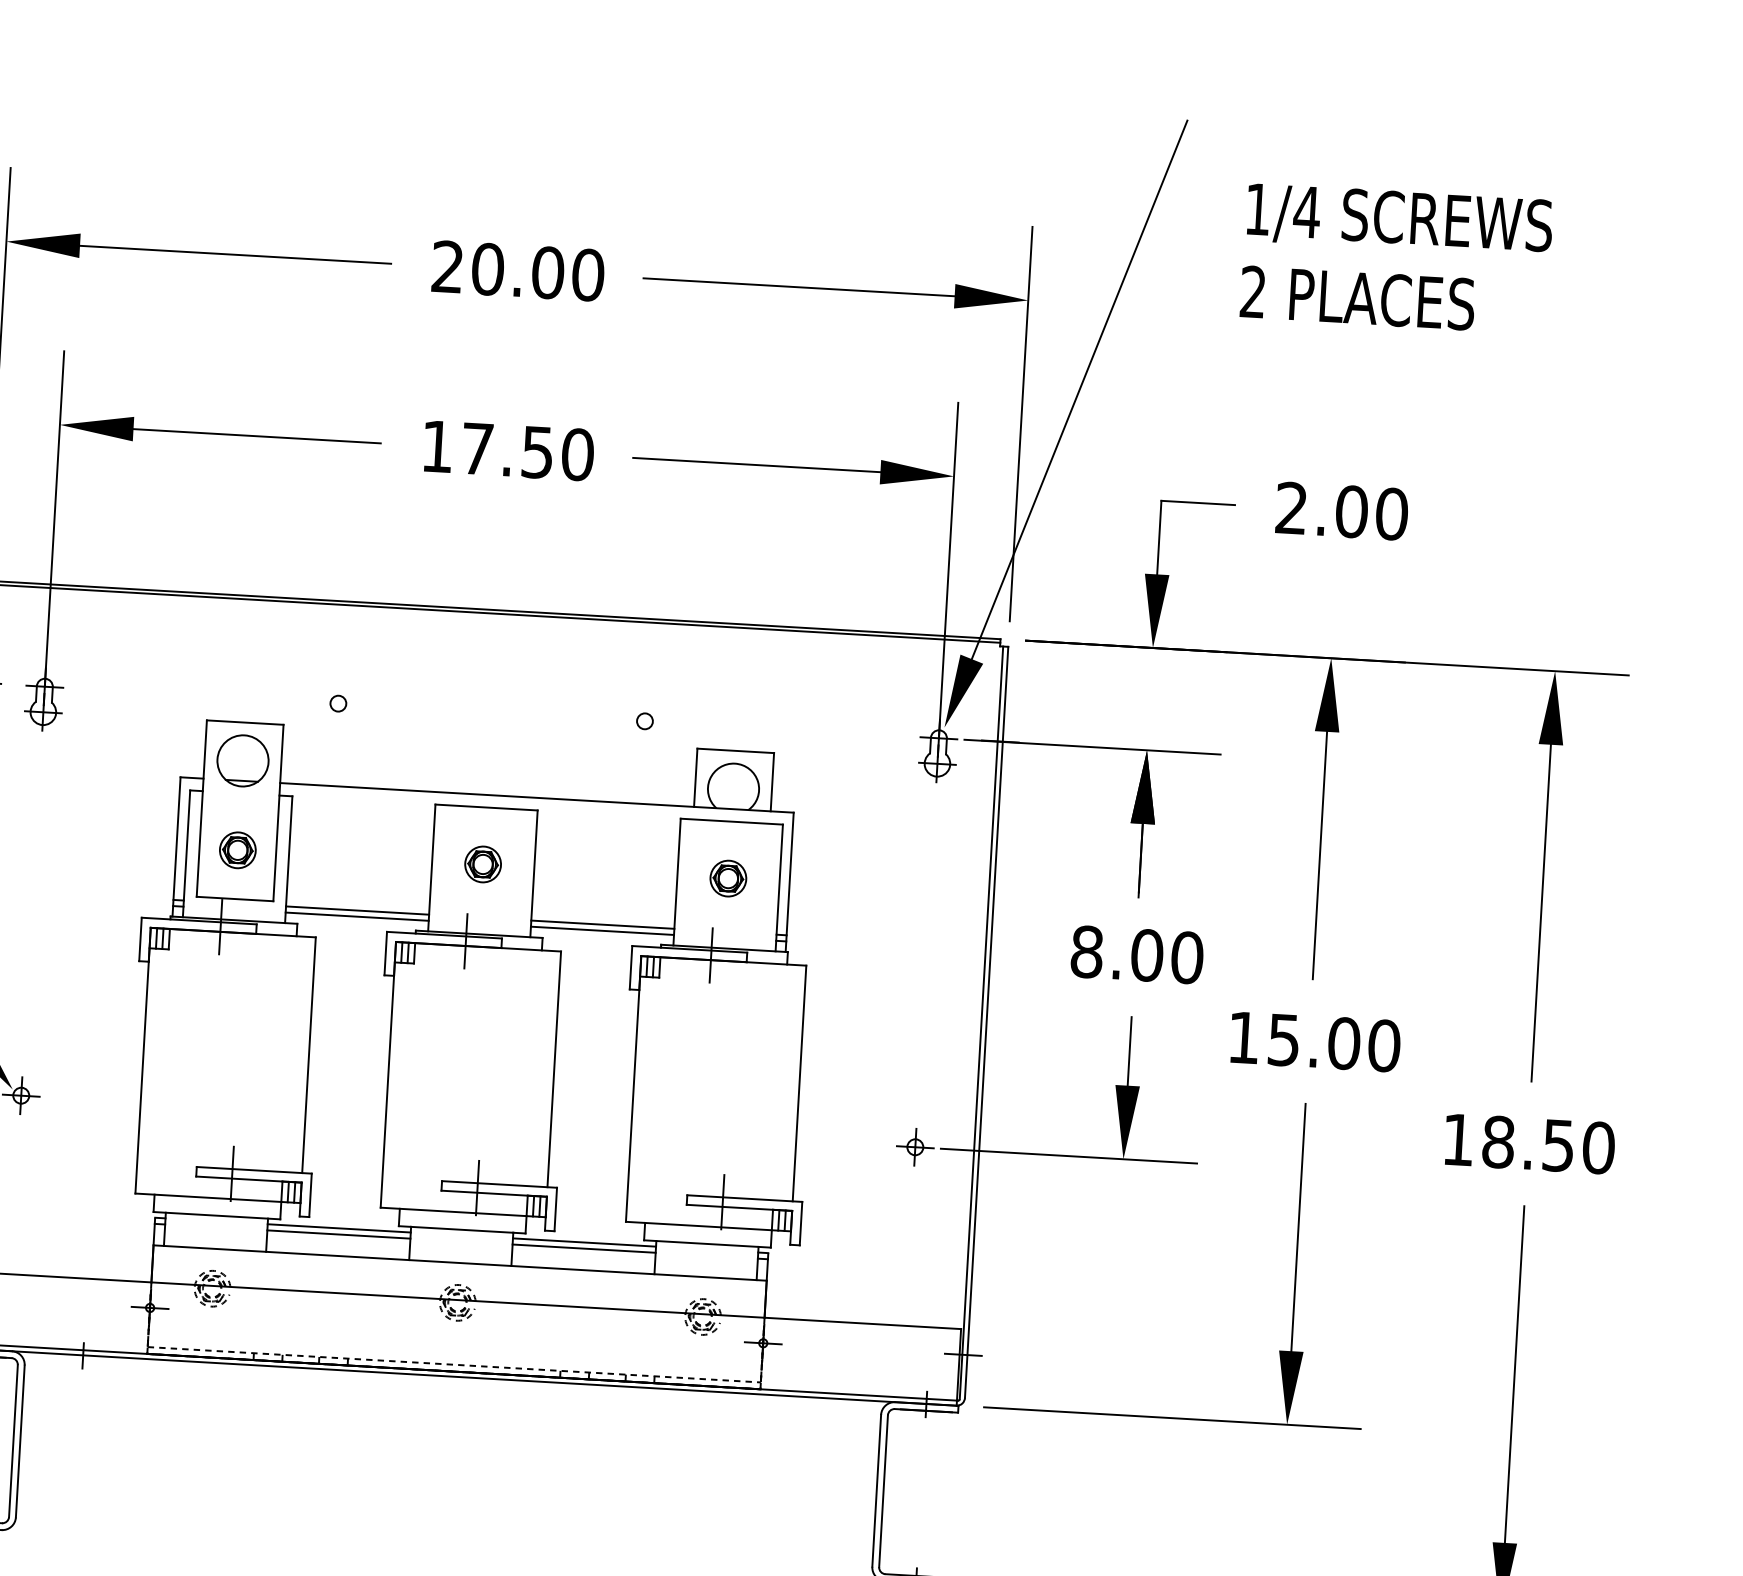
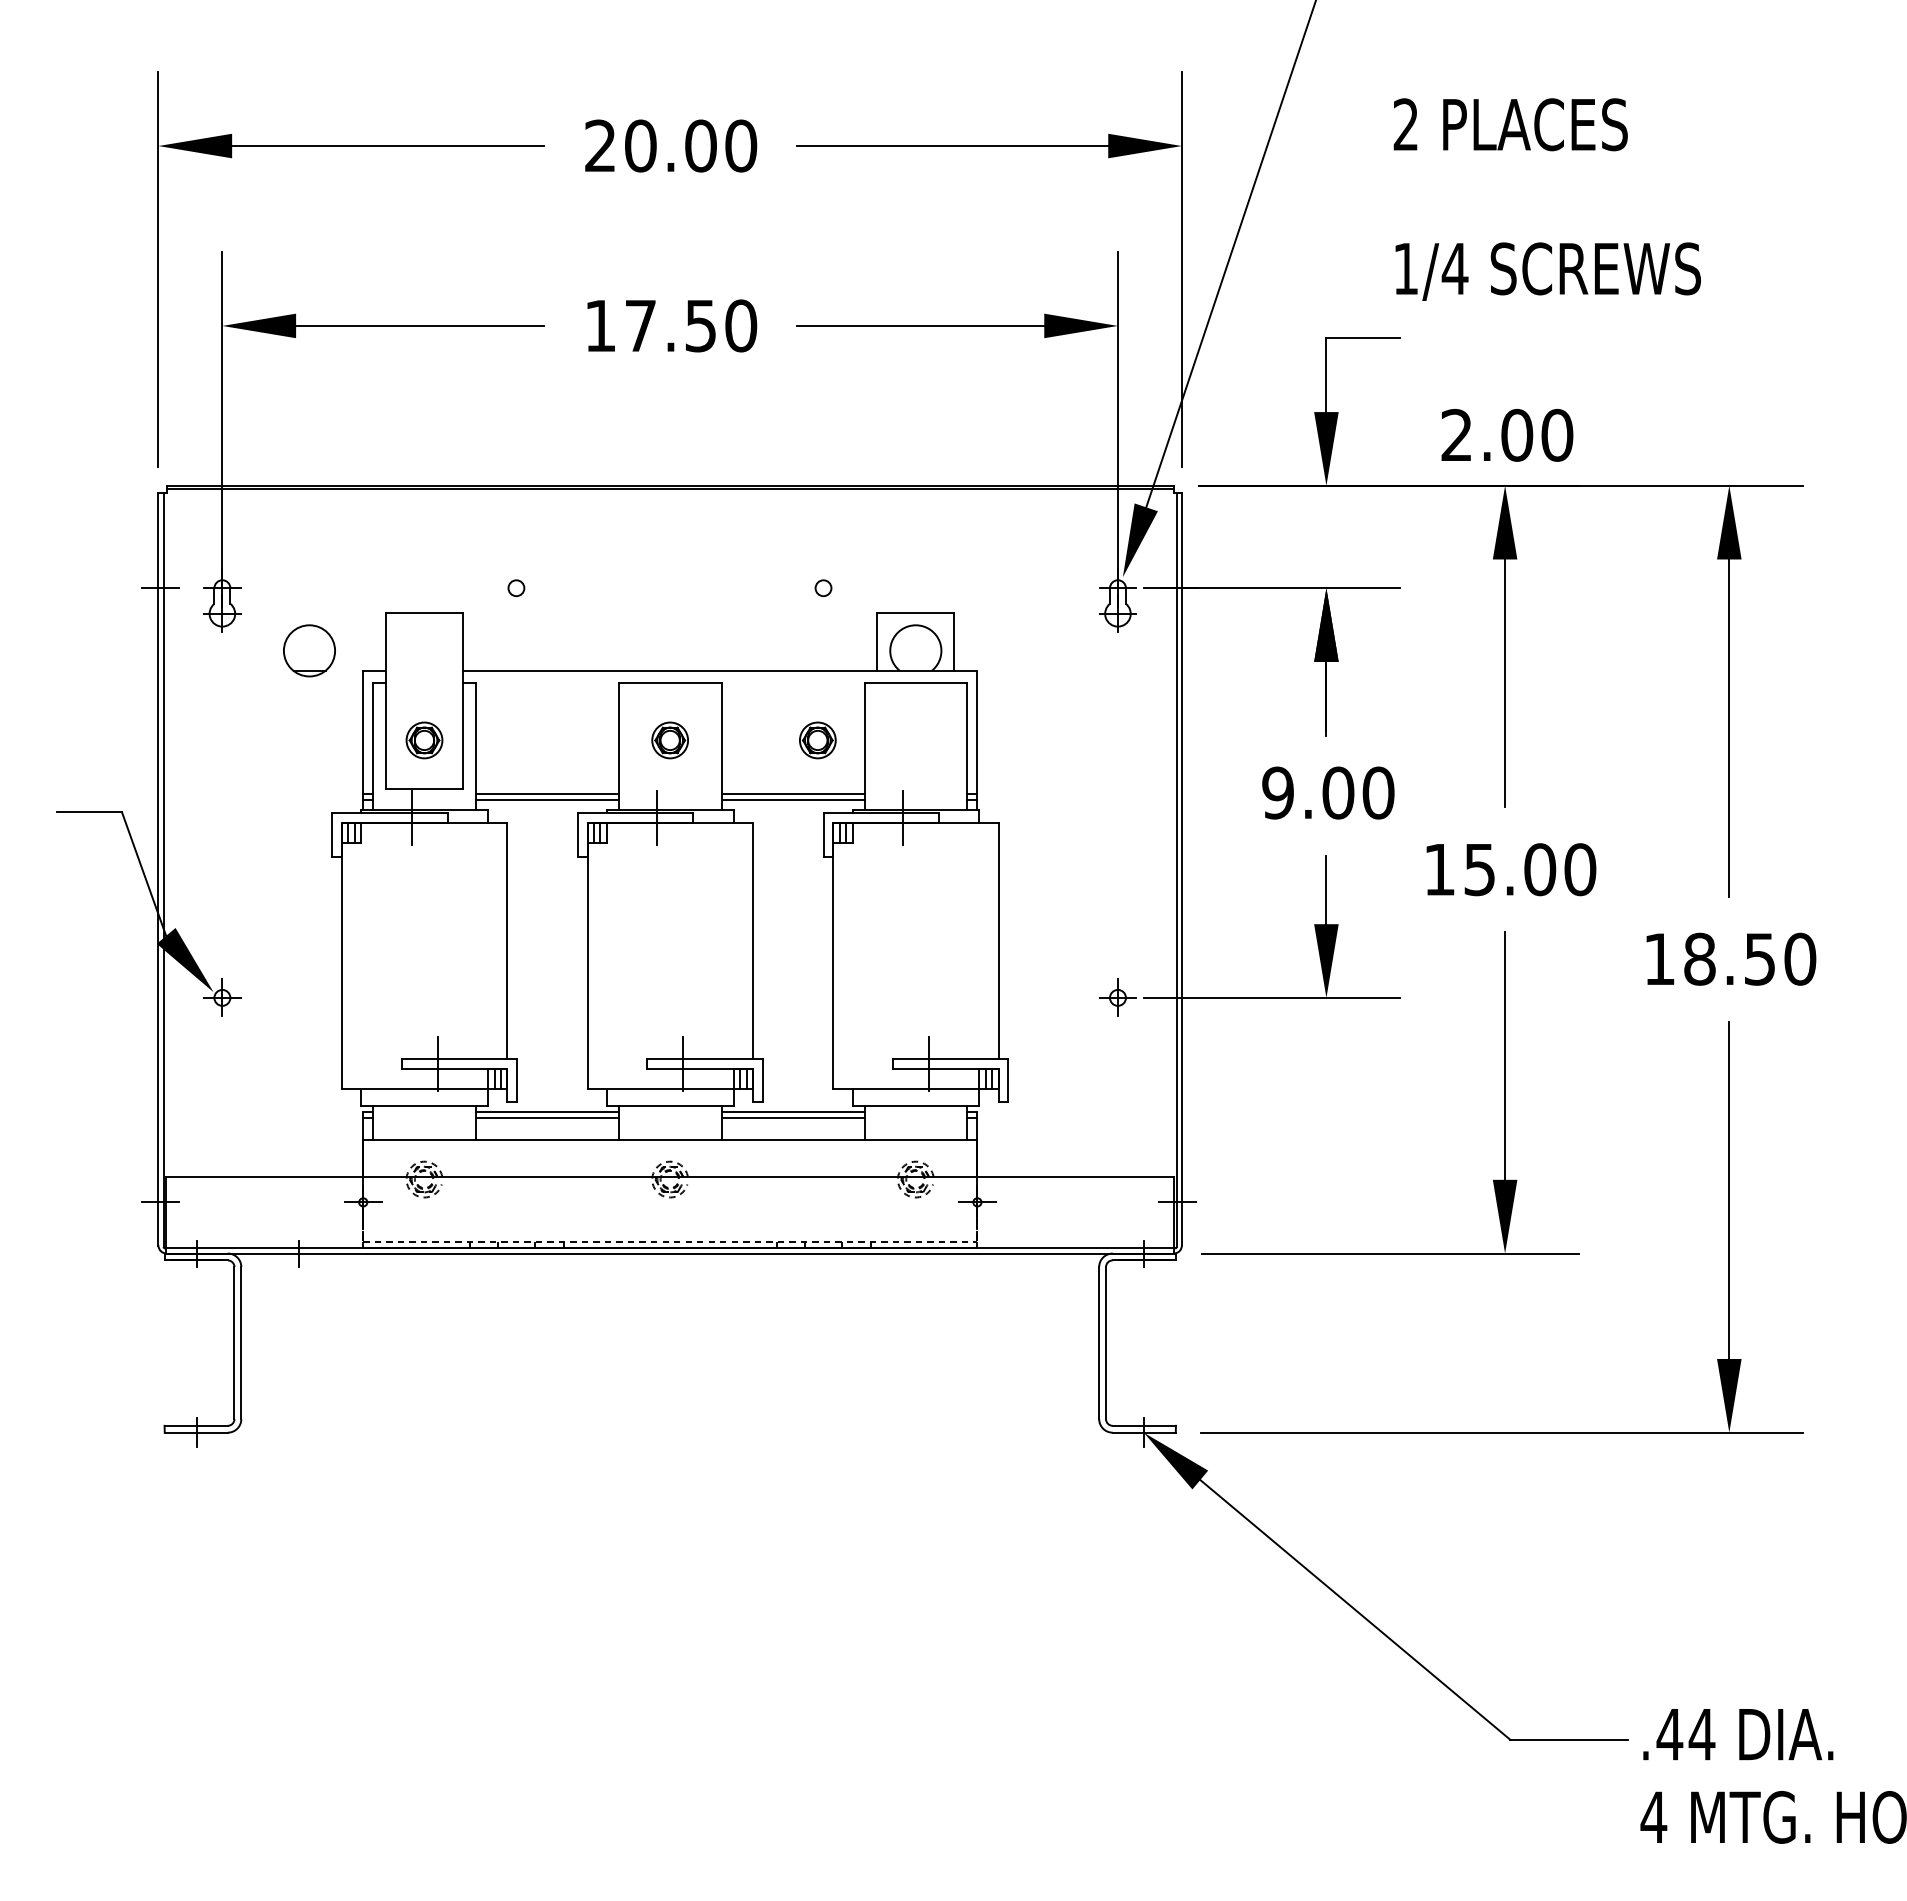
text: (1399, 220) -> (1547, 271), moved
text: (1342, 511) -> (1507, 435), moved
part: (243, 760) -> (309, 650), moved
part: (728, 878) -> (817, 740), moved
text: (1086, 951) -> (1277, 792), 8.00 -> 9.00

